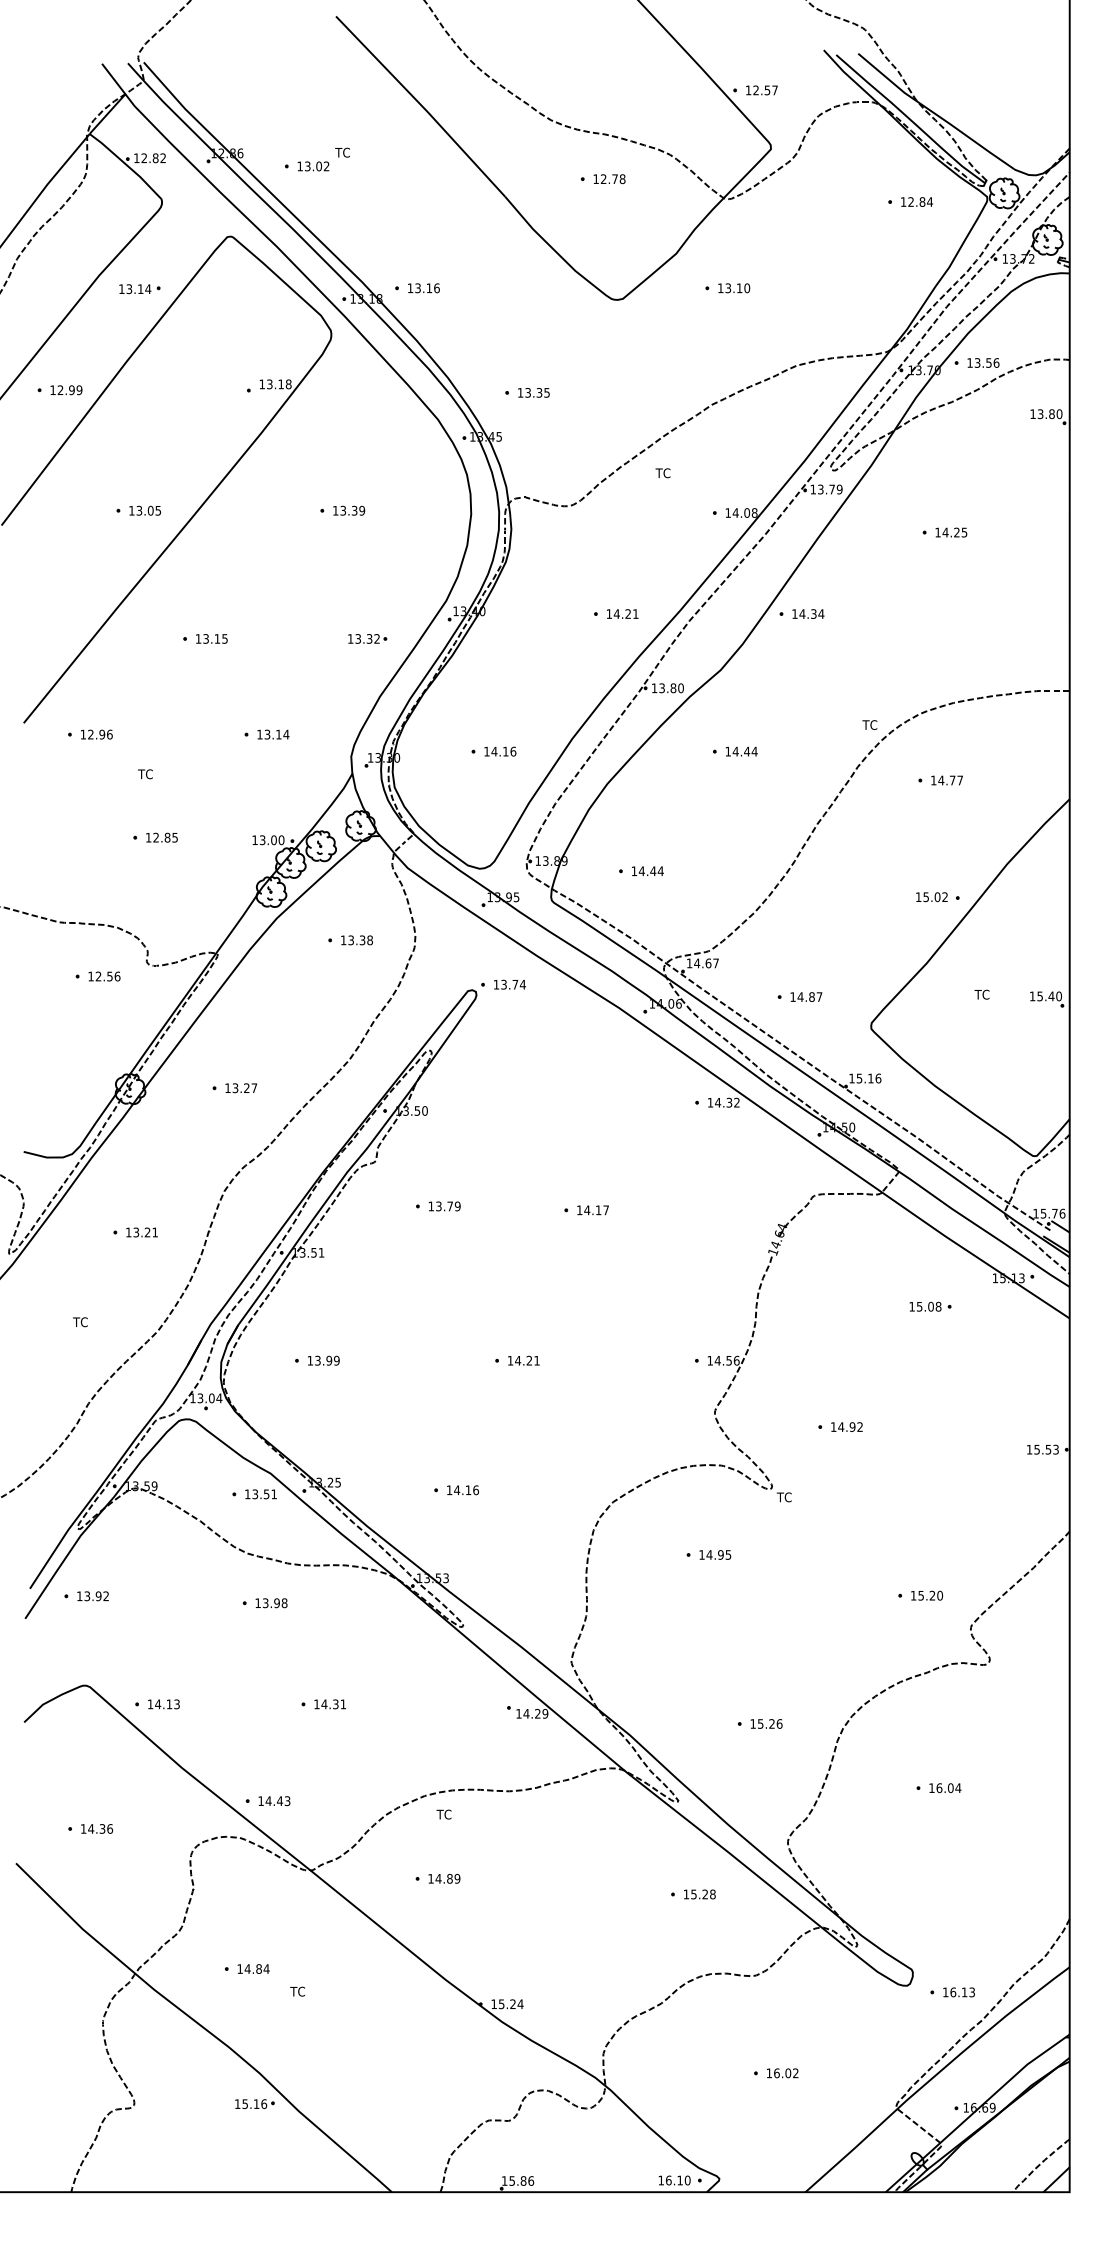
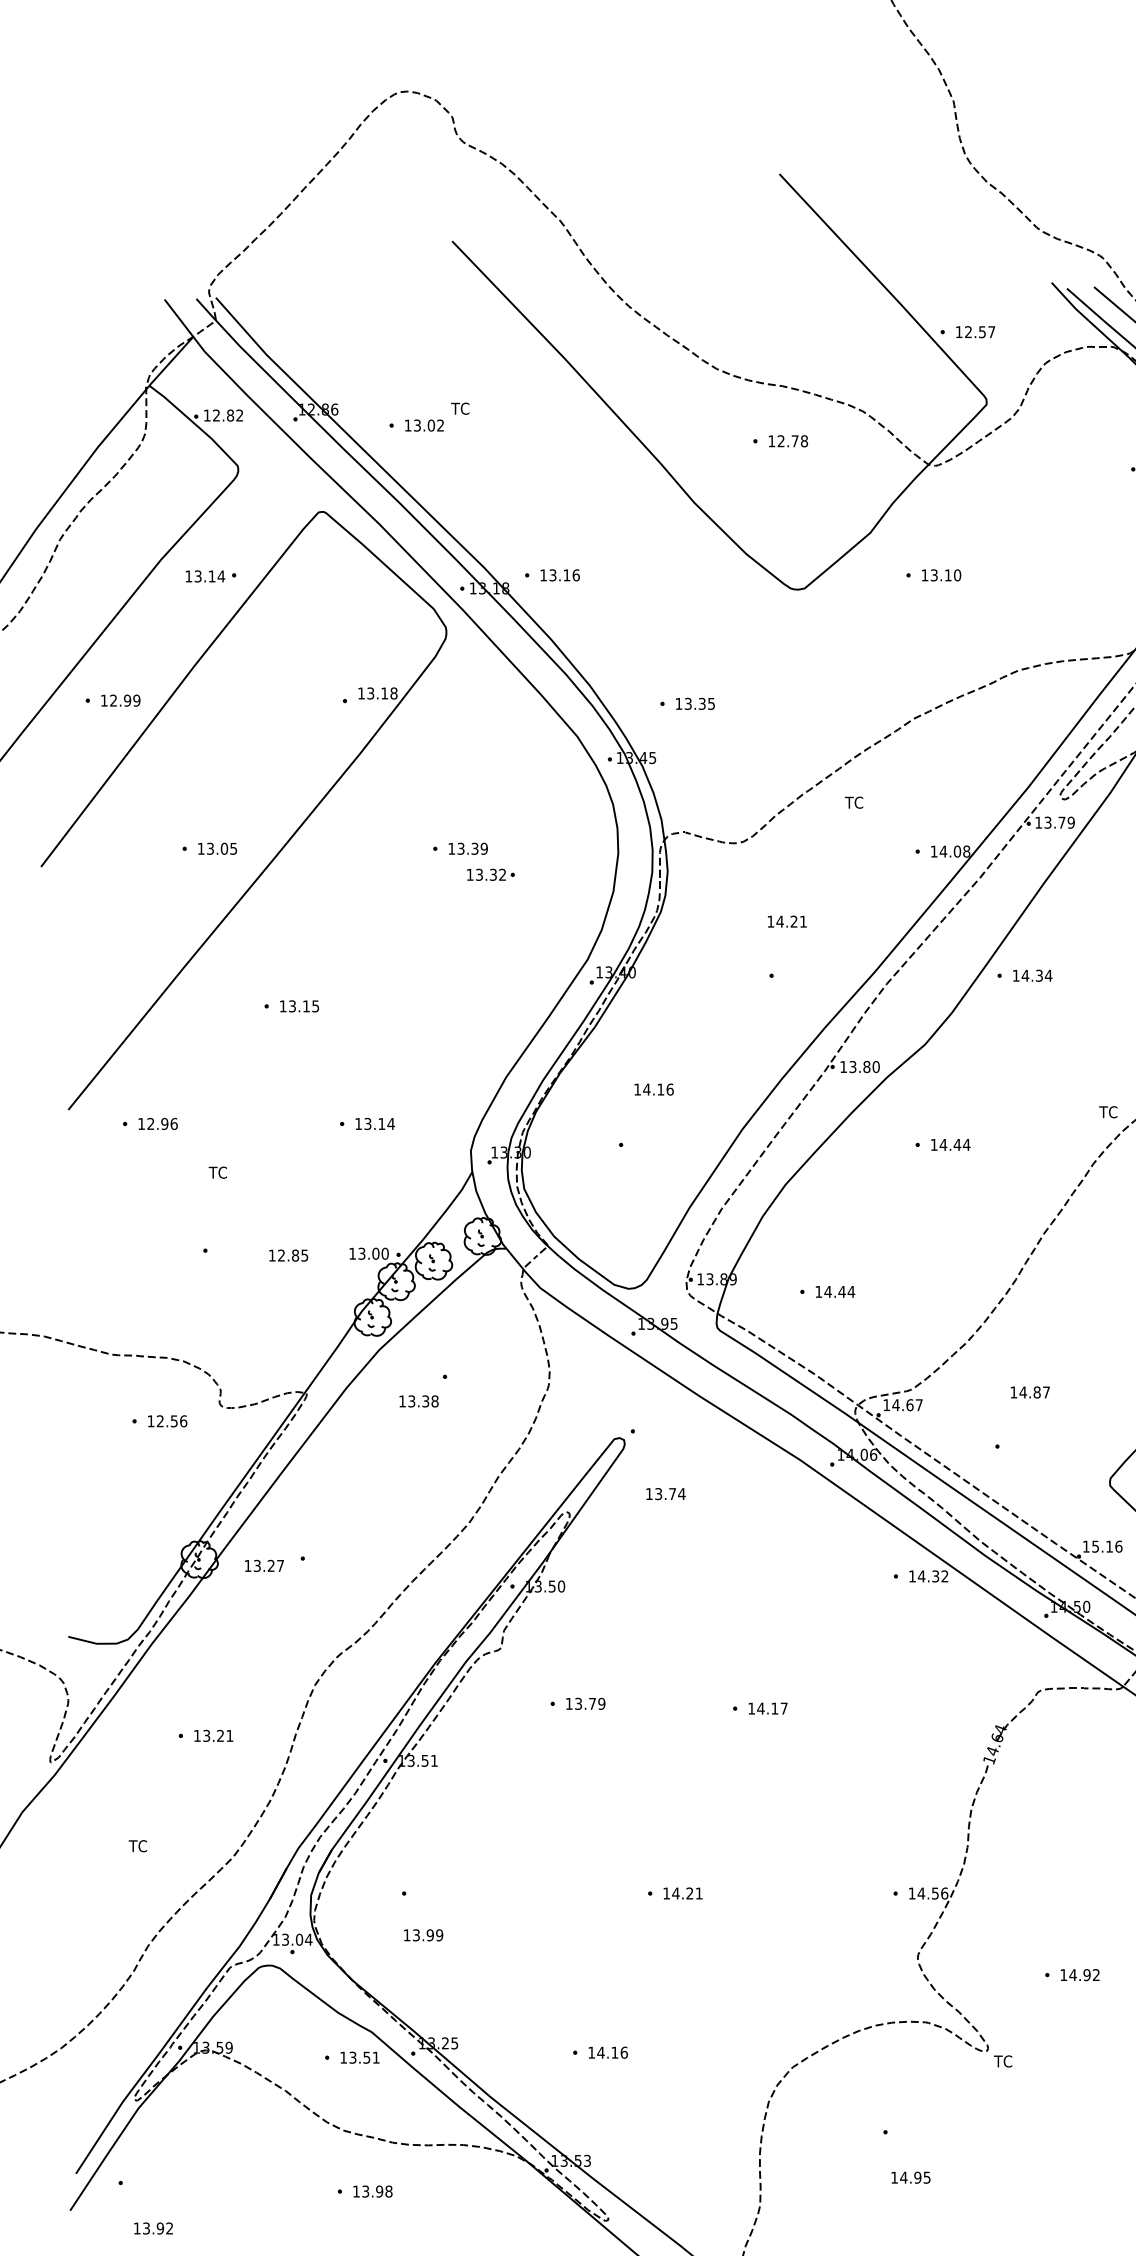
text: (622, 613) -> (787, 921), moved
part: (367, 638) -> (490, 874), moved
text: (500, 751) -> (654, 1089), moved
text: (161, 837) -> (288, 1255), moved
text: (356, 940) -> (418, 1401), moved
text: (509, 984) -> (665, 1493), moved
text: (806, 996) -> (1030, 1391), moved
text: (241, 1088) -> (264, 1566), moved
text: (323, 1360) -> (423, 1935), moved
text: (715, 1554) -> (911, 2177), moved
text: (92, 1596) -> (152, 2228), moved

